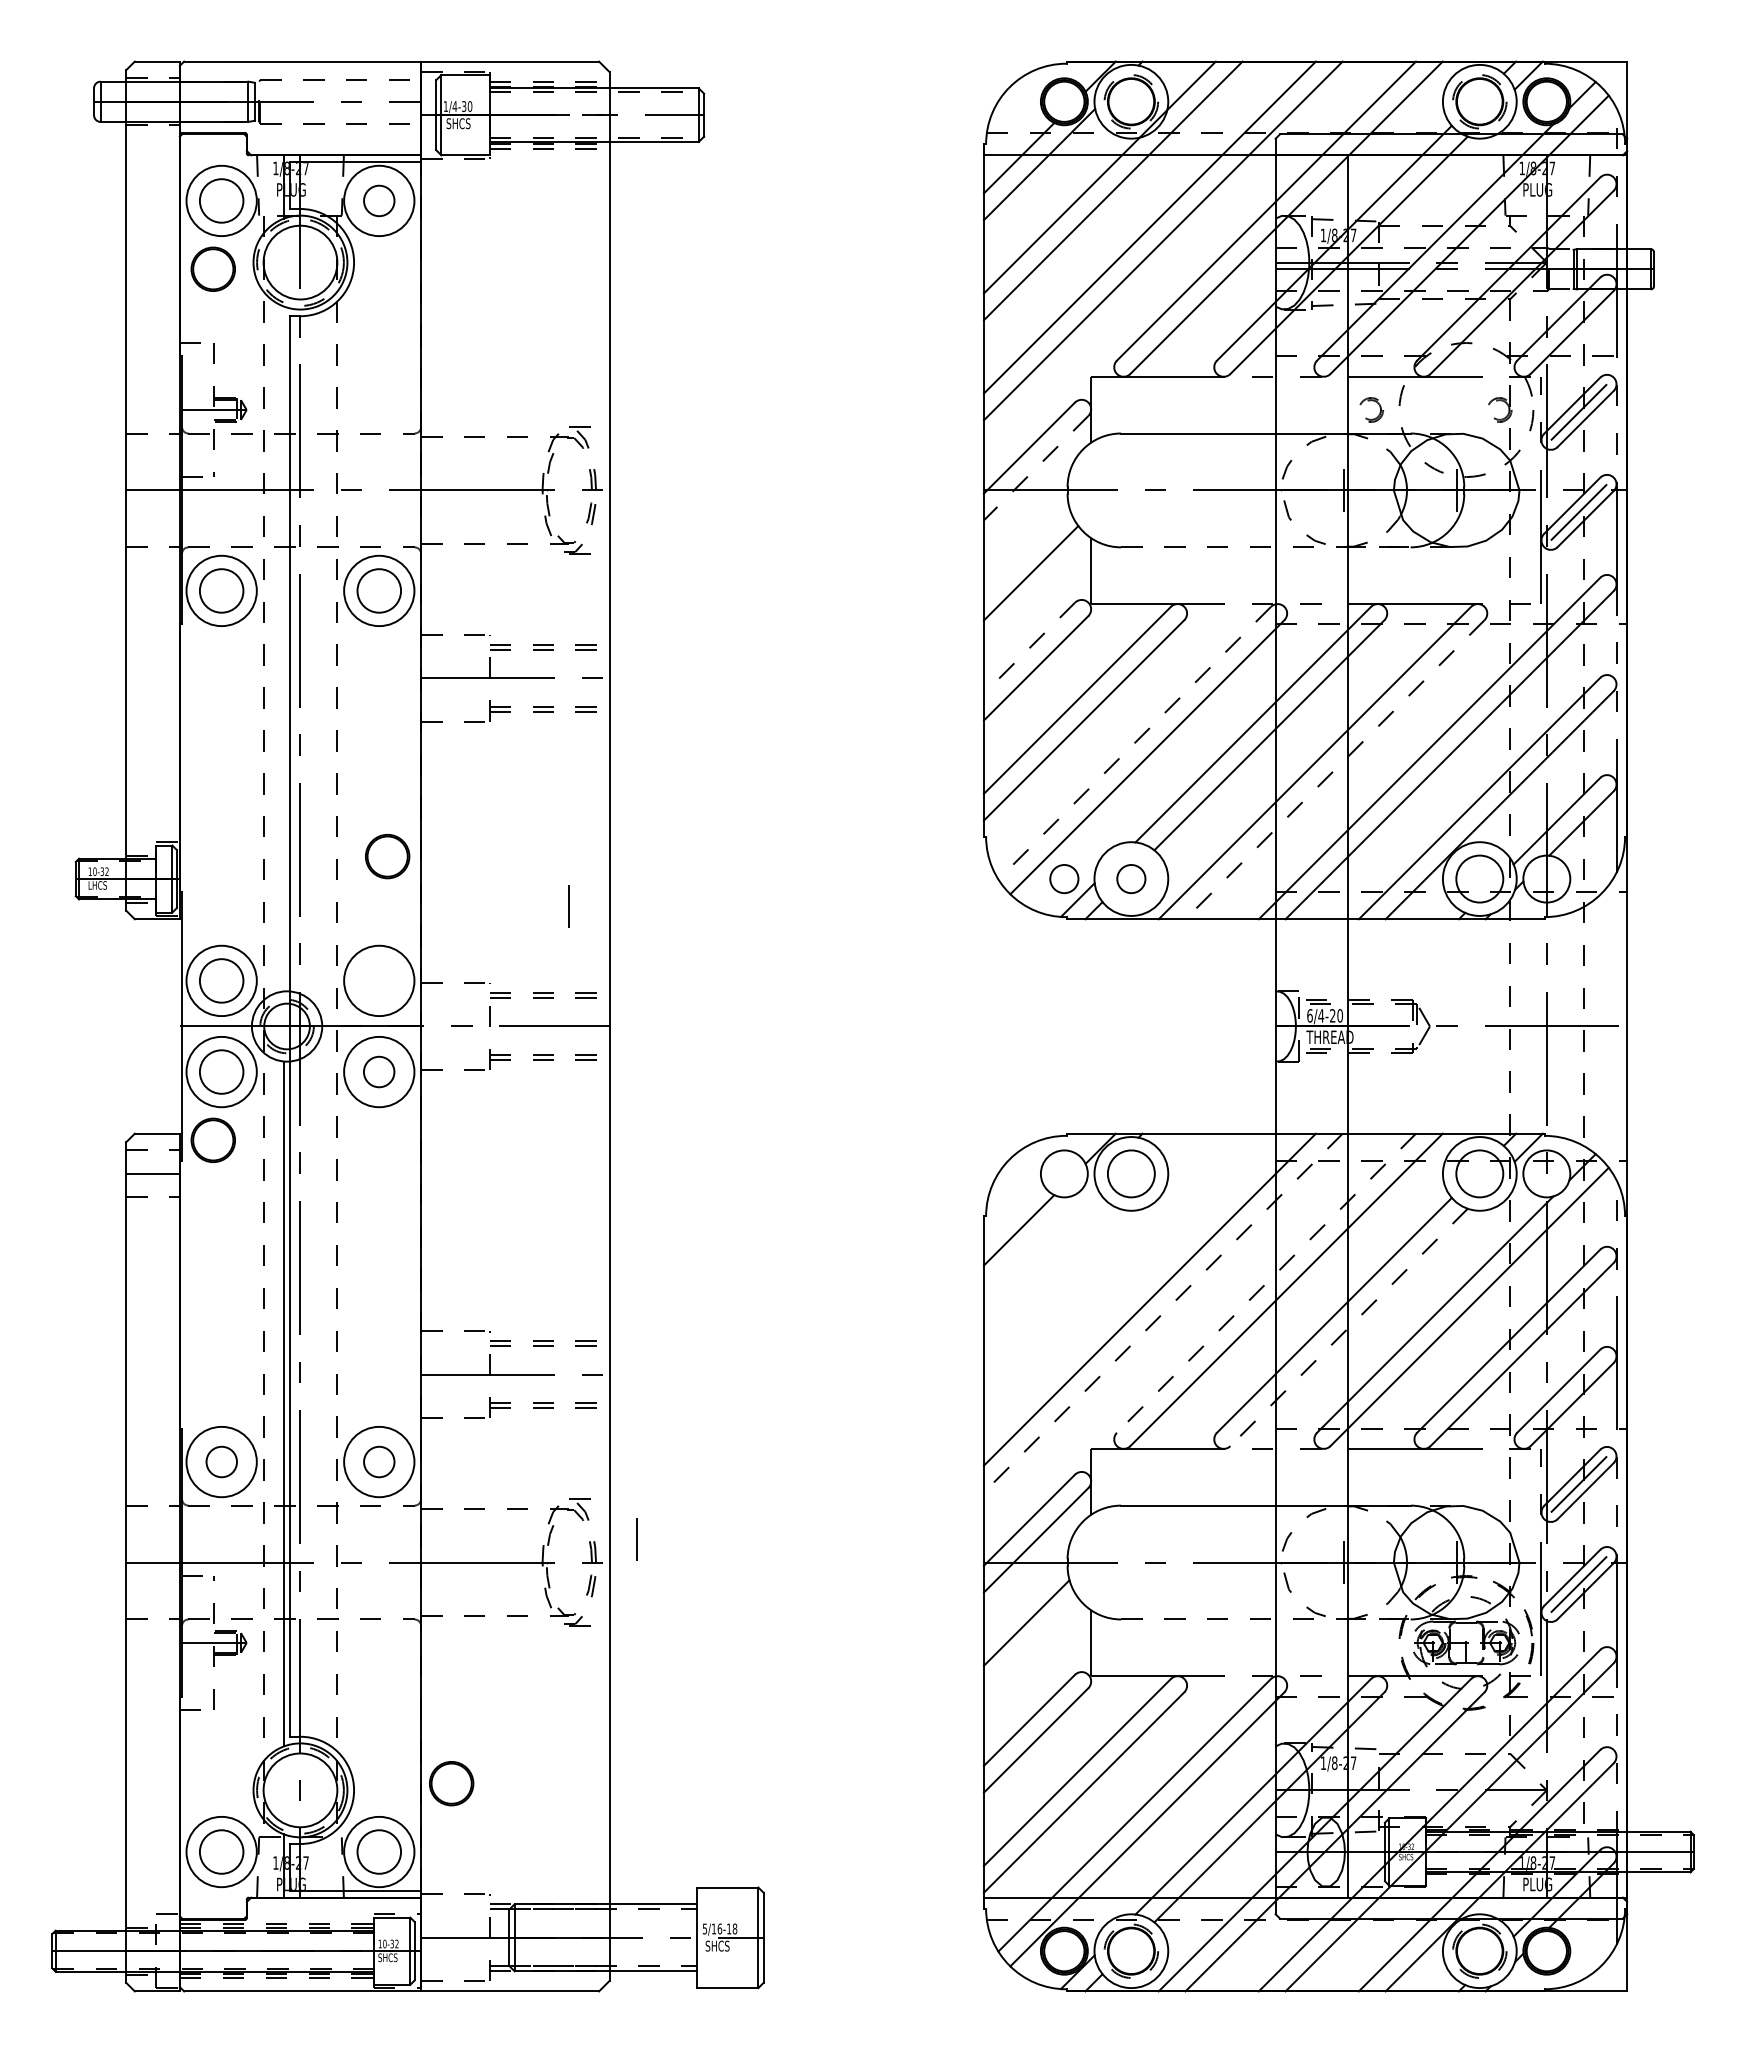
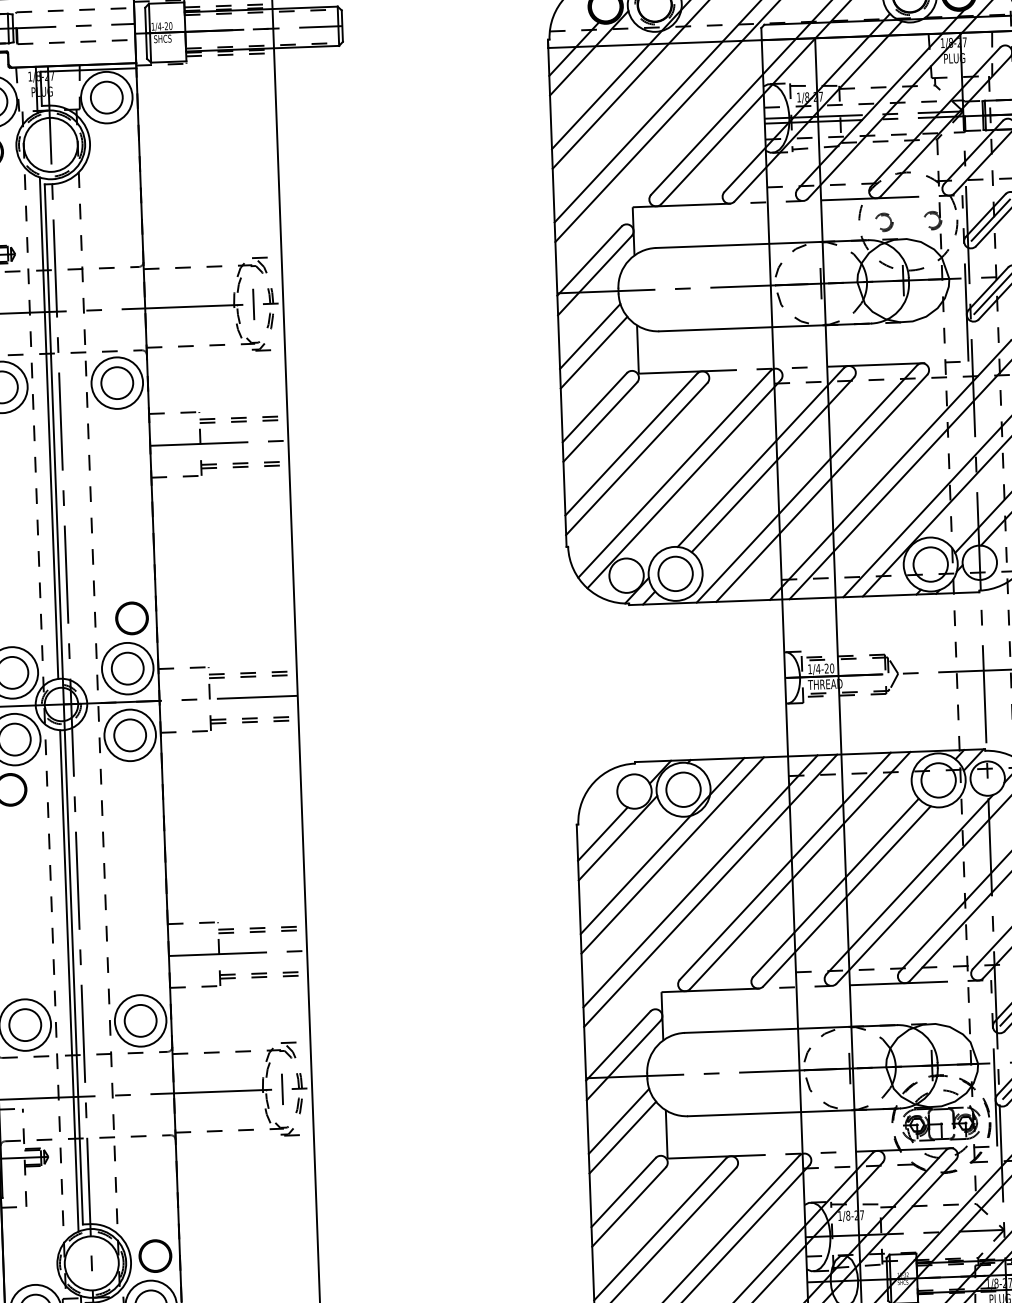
text: (464, 106) -> (166, 26), 1/4-30 -> 1/4-20
circle: (379, 200) -> (106, 97), size x1.43
part: (1371, 401) -> (884, 216), moved
line: (1036, 468) -> (595, 275), dashed -> solid
line: (1265, 547) -> (764, 327), dashed -> solid
line: (1026, 550) -> (590, 336), added
line: (283, 648) -> (48, 427), added
line: (1029, 648) -> (594, 407), dashed -> solid
line: (1134, 743) -> (674, 474), dashed -> solid
line: (1334, 770) -> (821, 488), dashed -> solid
part: (387, 856) -> (131, 618), moved
circle: (1063, 878) -> (625, 575), size x1.67
circle: (1130, 878) -> (674, 573), size x1.67
line: (568, 906) -> (253, 304), moved
circle: (378, 980) -> (127, 668), added
text: (1309, 1015) -> (809, 669), 6/4-20 -> 1/4-20
circle: (378, 1071) -> (129, 735), size x1.43
line: (1039, 1236) -> (617, 838), added
line: (1099, 1249) -> (662, 845), added
line: (1112, 1262) -> (672, 855), added
line: (1266, 1283) -> (785, 866), dashed -> solid
line: (1163, 1313) -> (710, 891), dashed -> solid
line: (1349, 1327) -> (847, 896), dashed -> solid
circle: (221, 1461) -> (25, 1024), size x1.43
circle: (379, 1461) -> (140, 1020), size x1.43
line: (636, 1539) -> (281, 1089), moved
line: (1265, 1619) -> (793, 1112), dashed -> solid
line: (1030, 1645) -> (622, 1137), added
part: (451, 1783) -> (155, 1256), moved

